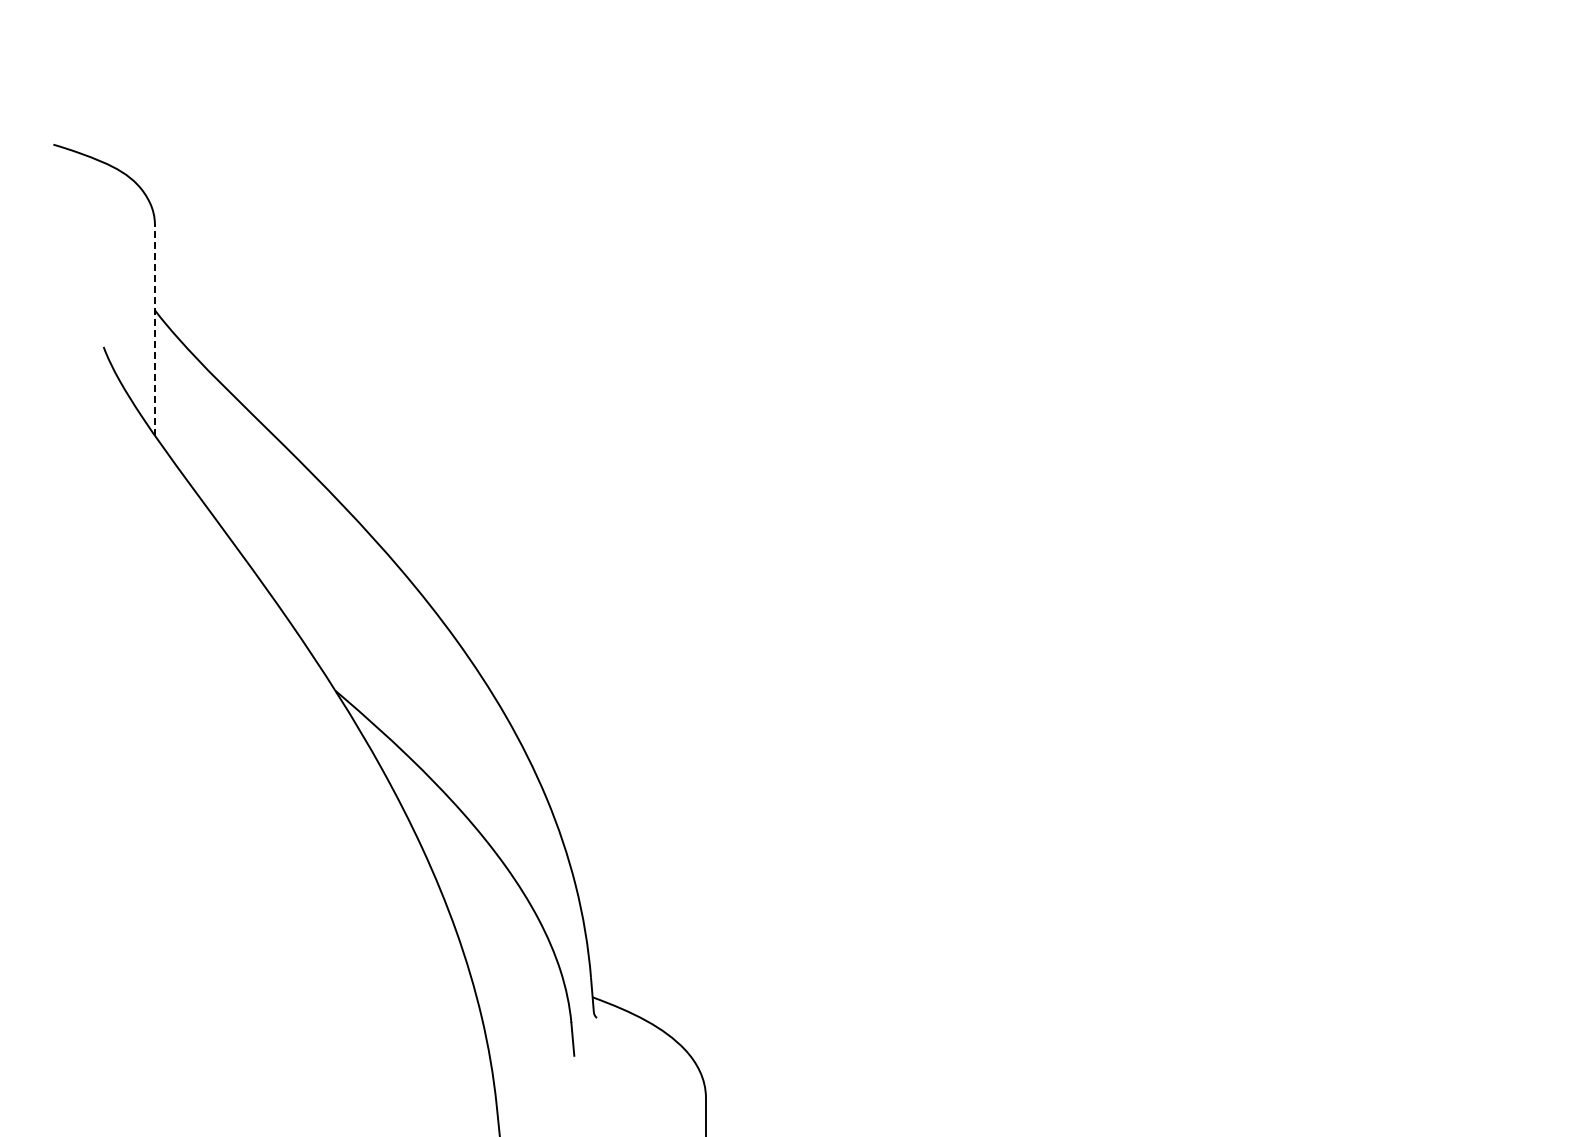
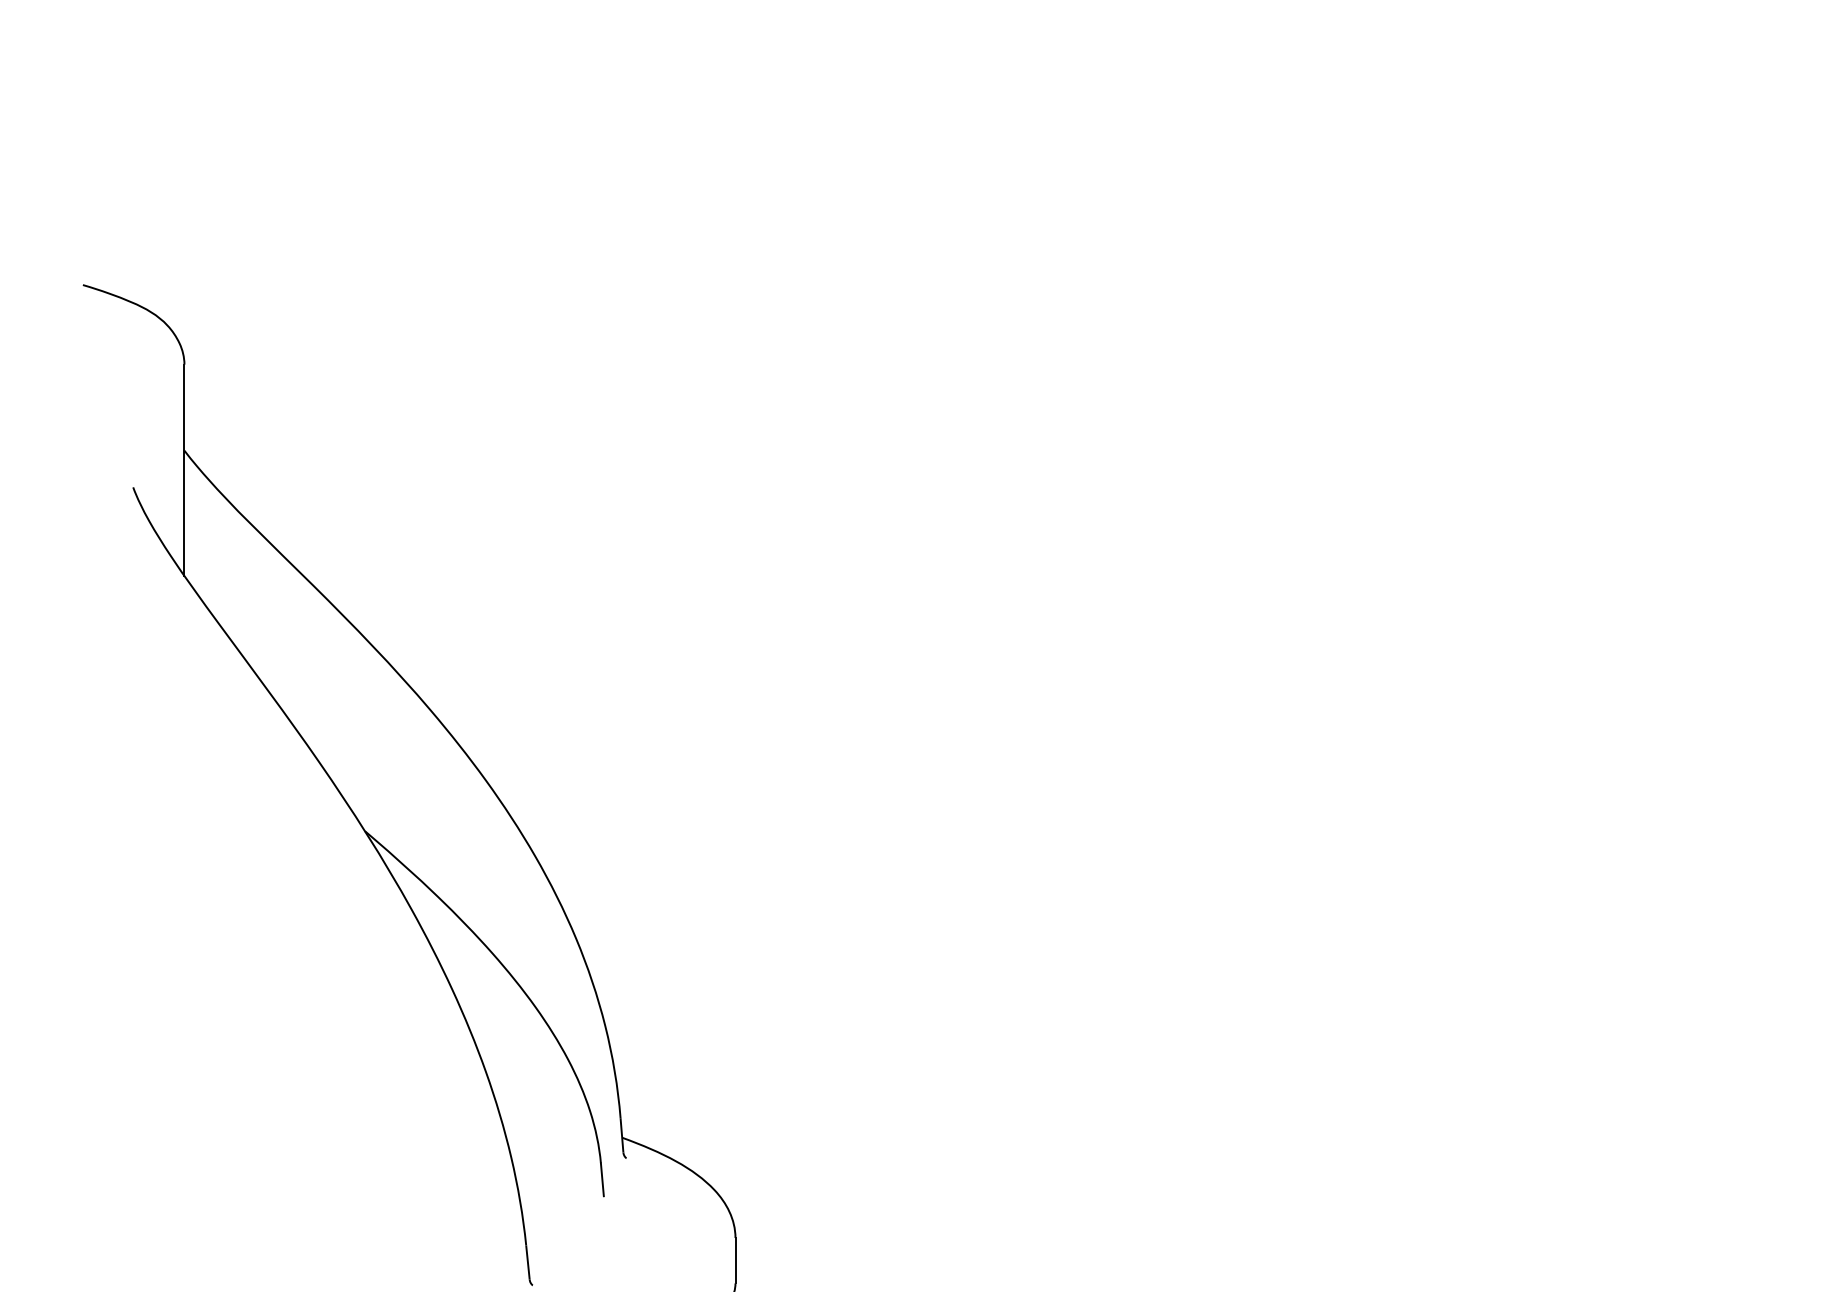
line: (154, 330) -> (184, 470), dashed -> solid

